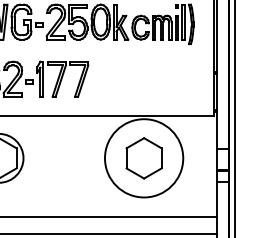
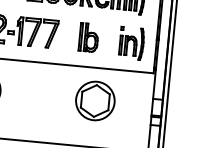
part: (128, 79) -> (88, 37), added
part: (182, 81) -> (131, 43), added
circle: (143, 157) -> (94, 100), size x0.62

